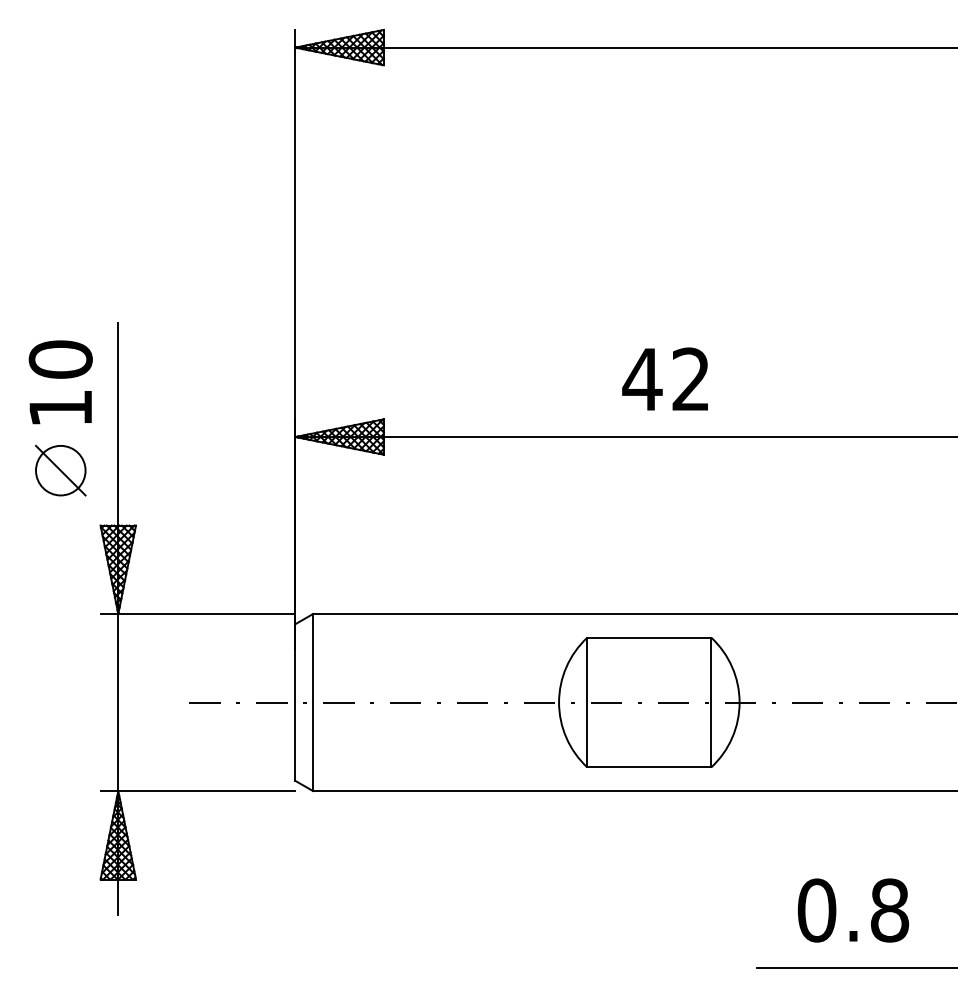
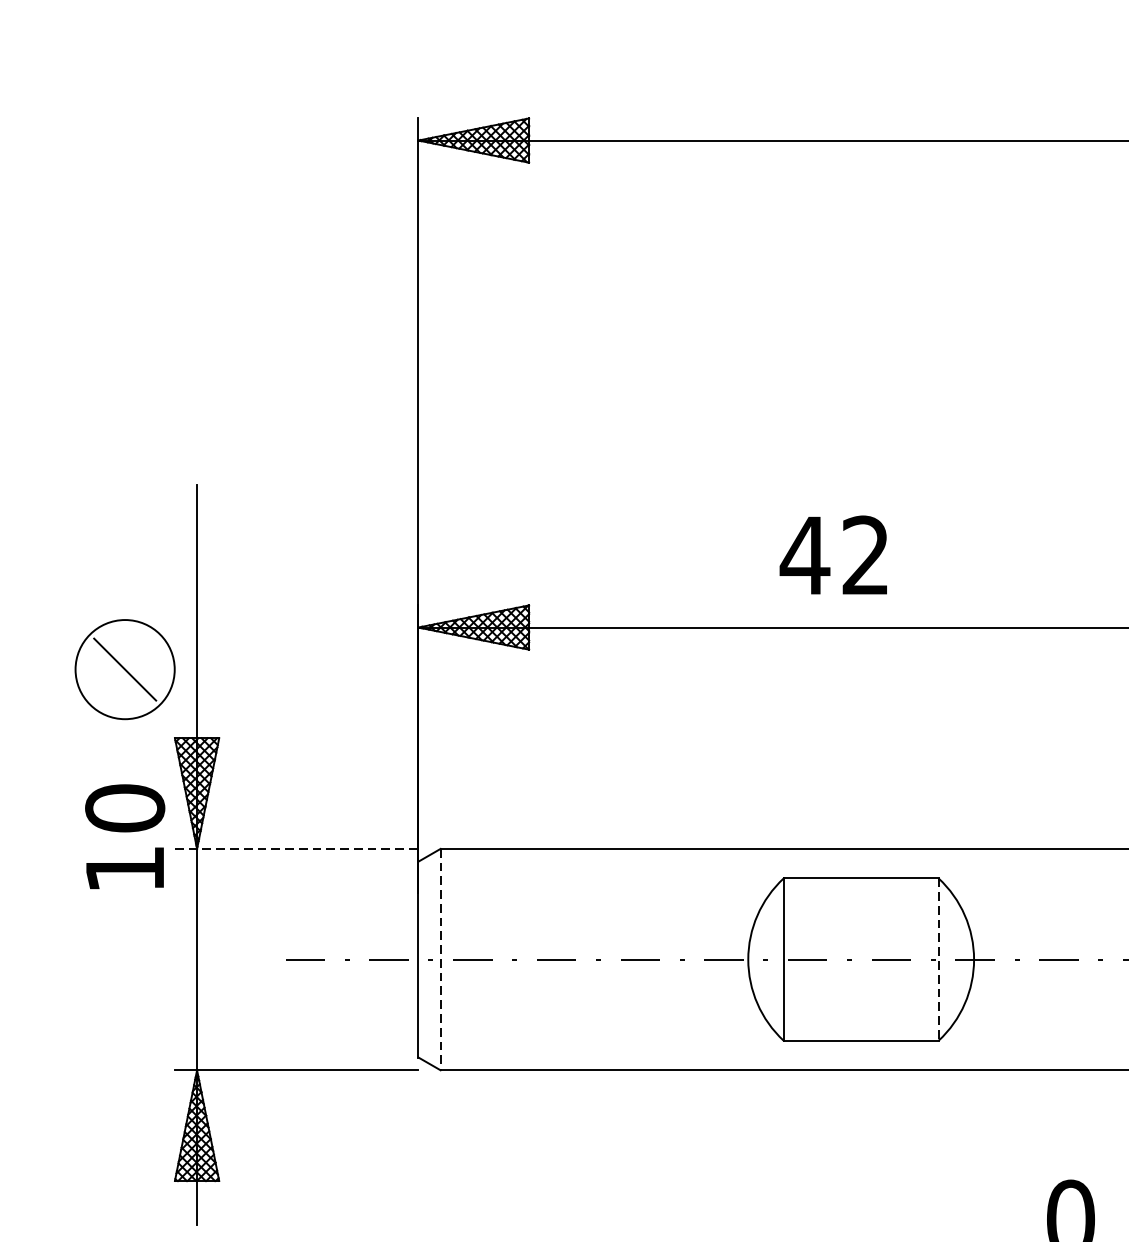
text: (664, 378) -> (832, 554), moved
text: (60, 382) -> (124, 836), moved
circle: (60, 470) -> (124, 669), size x1.6
line: (198, 614) -> (297, 849), solid -> dashed
line: (313, 702) -> (441, 959), solid -> dashed
line: (711, 702) -> (938, 959), solid -> dashed

